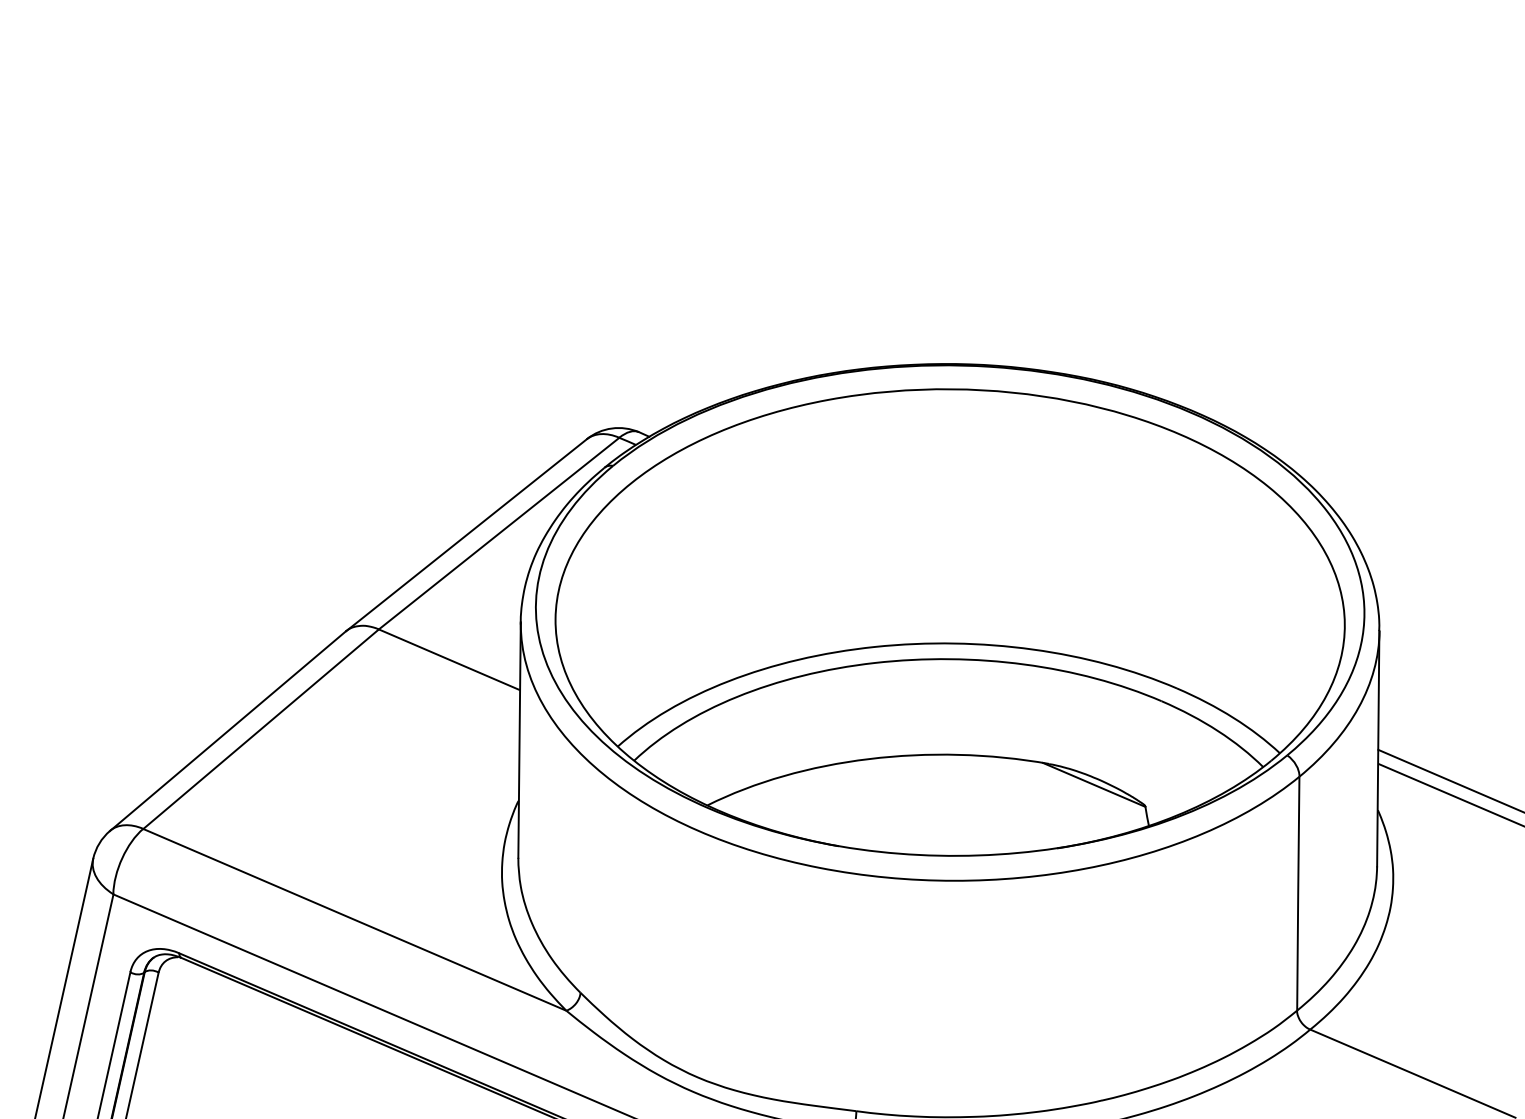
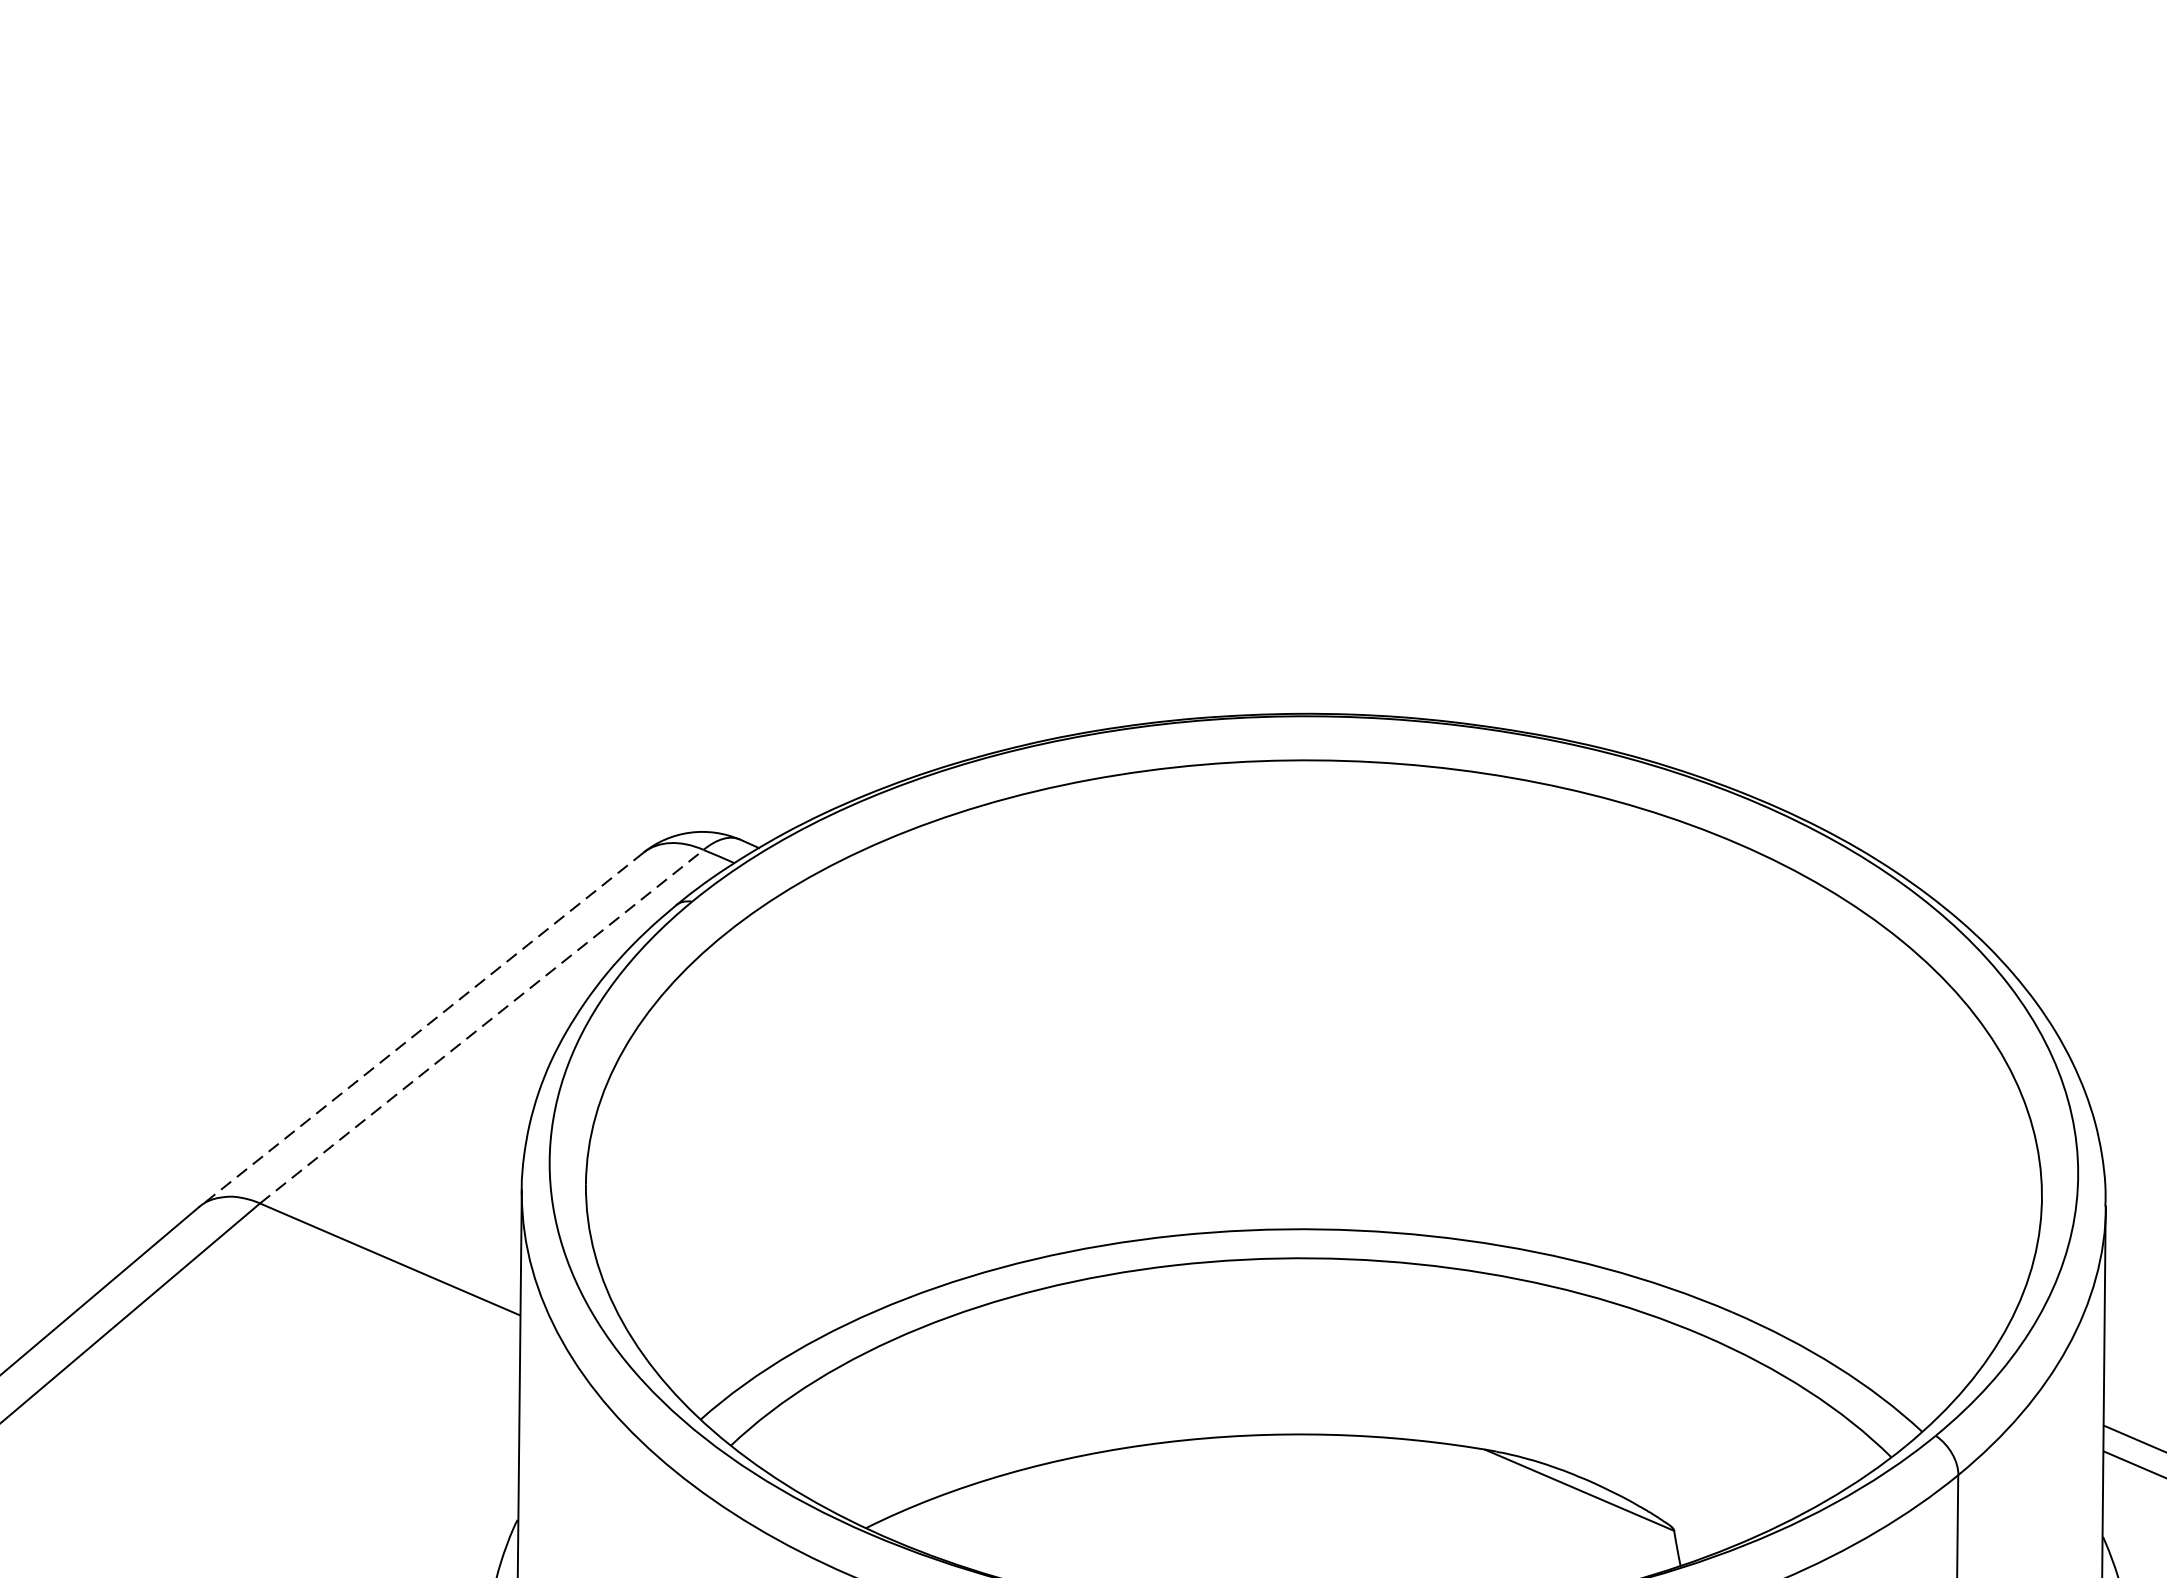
line: (499, 533) -> (482, 1026), solid -> dashed
line: (466, 535) -> (421, 1030), solid -> dashed

